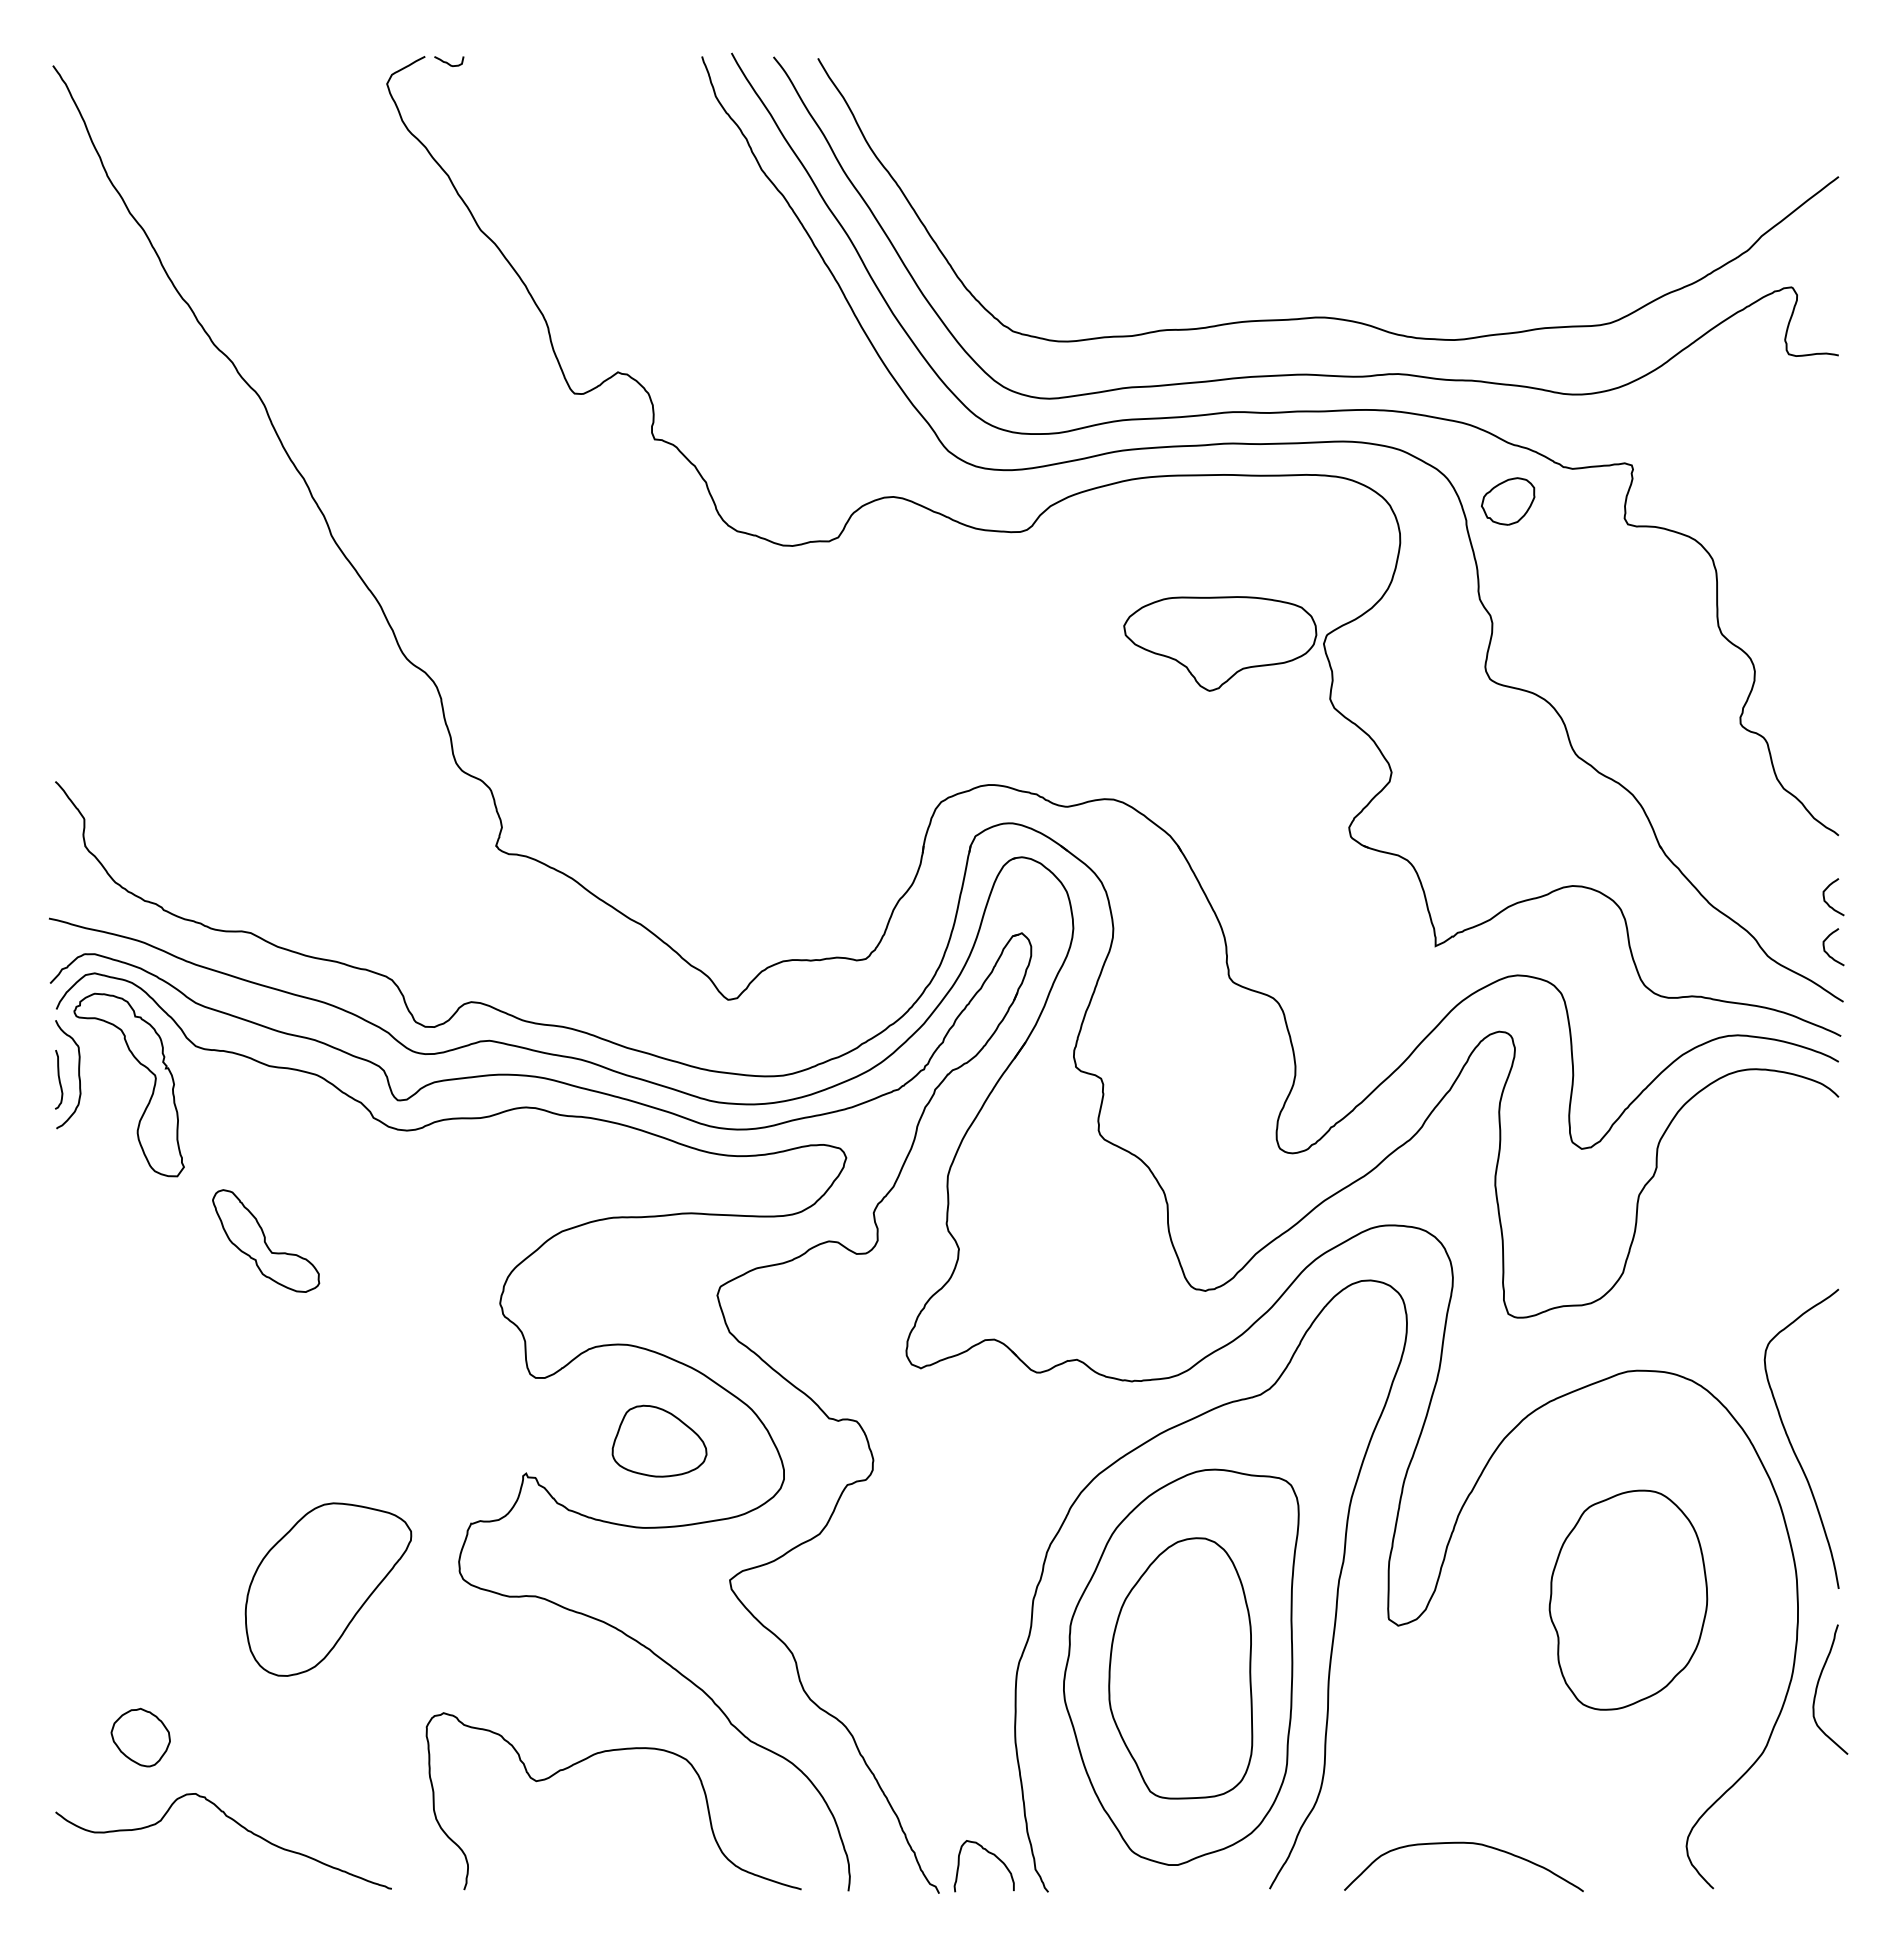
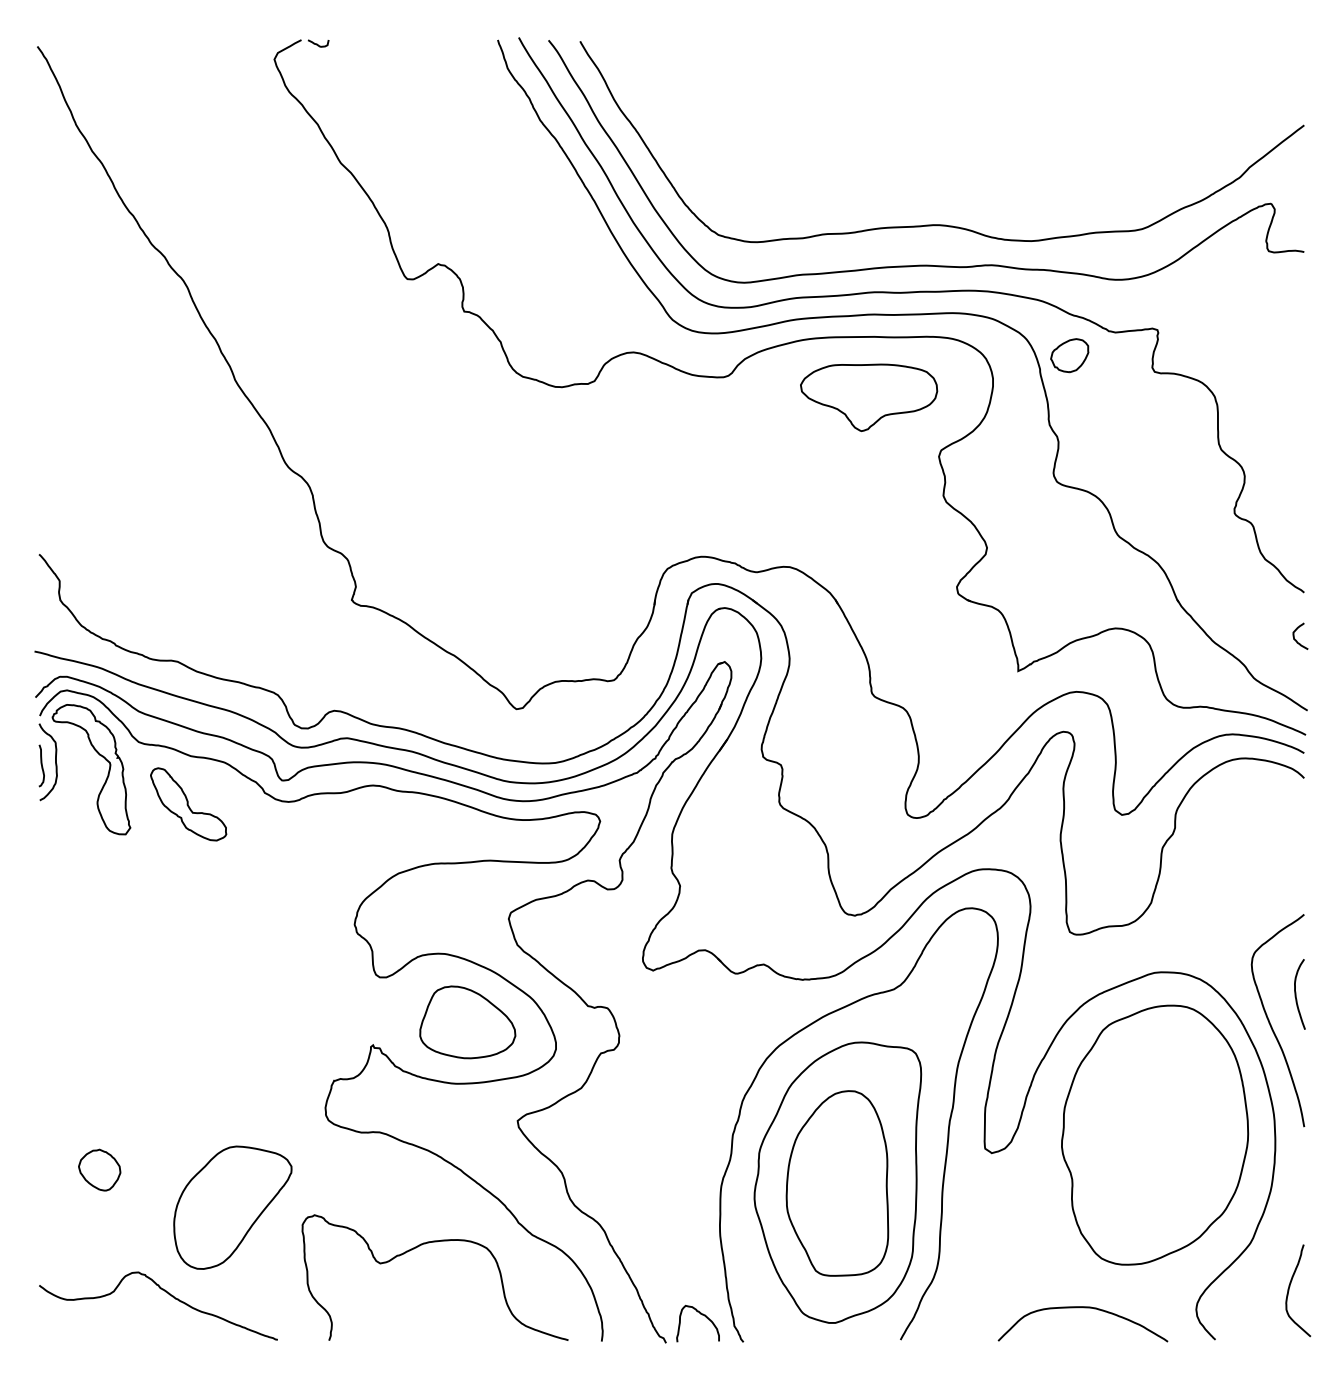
part: (1220, 643) -> (869, 397), moved
curve: (1827, 952) -> (1296, 675), removed
part: (266, 1240) -> (188, 804), moved
curve: (1827, 1401) -> (1296, 994), added
part: (659, 1440) -> (467, 1021), size x1.43
part: (328, 1589) -> (232, 1207), moved
part: (1628, 1599) -> (1155, 1134), size x1.67
curve: (1818, 1685) -> (1289, 1287), moved
part: (140, 1737) -> (99, 1170), moved
curve: (1463, 1843) -> (1082, 1307), moved

